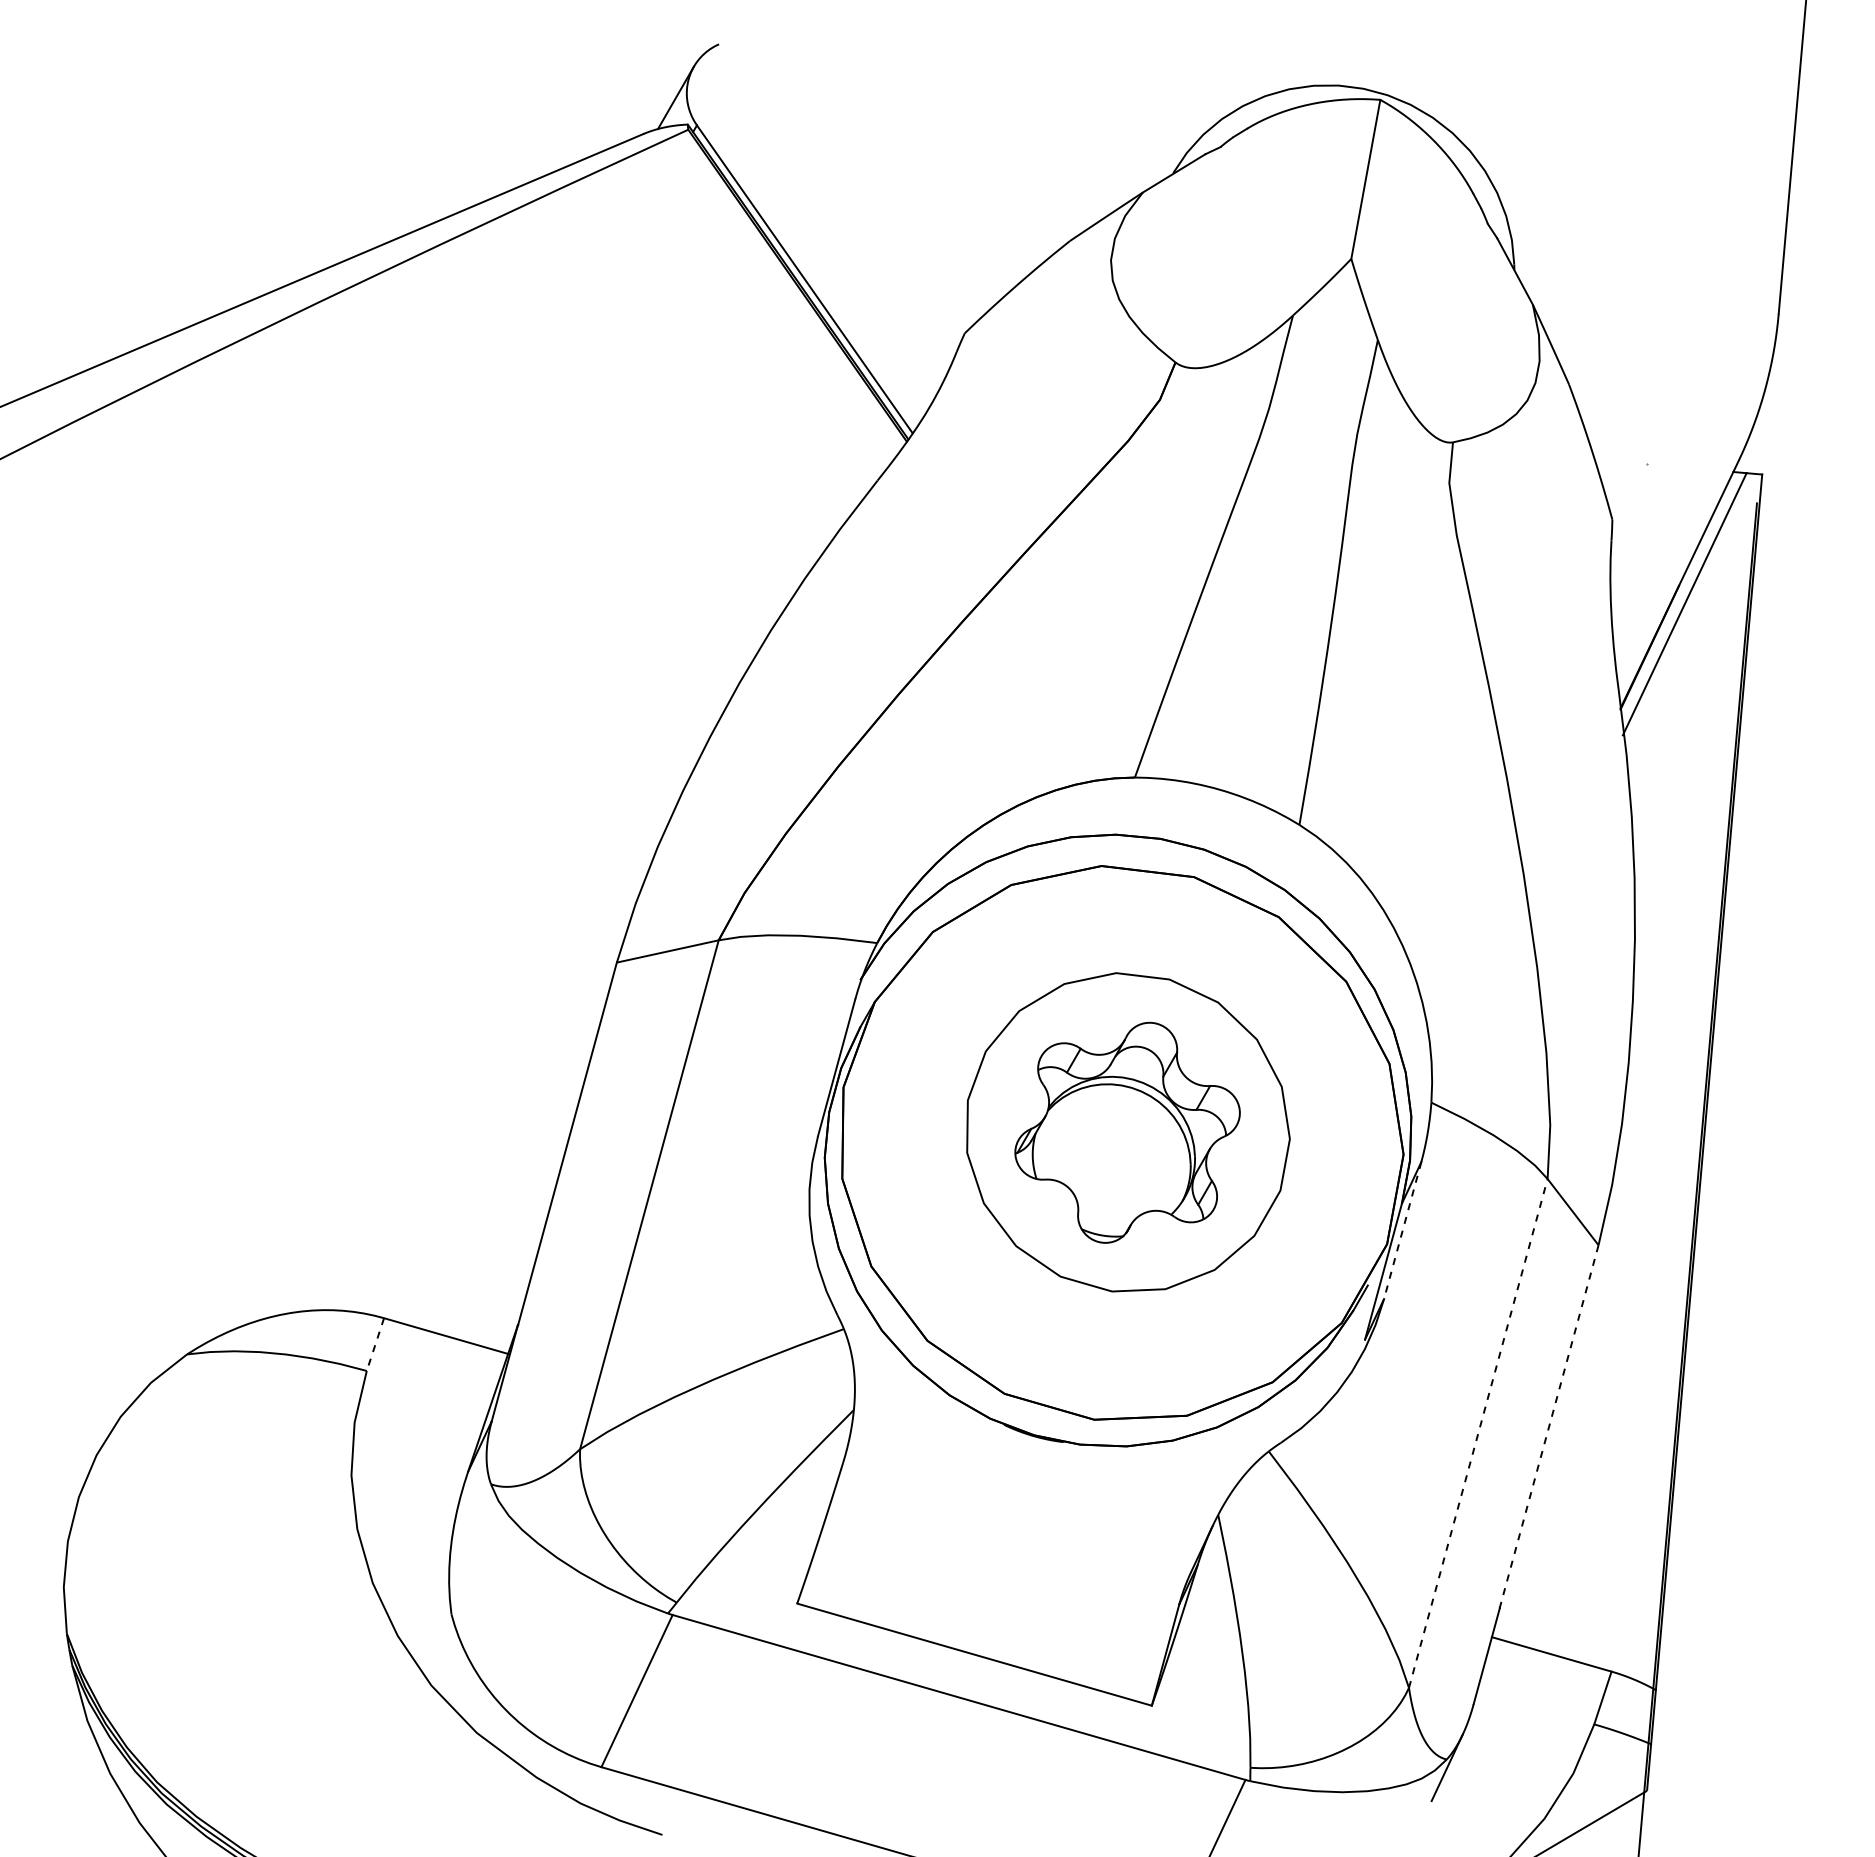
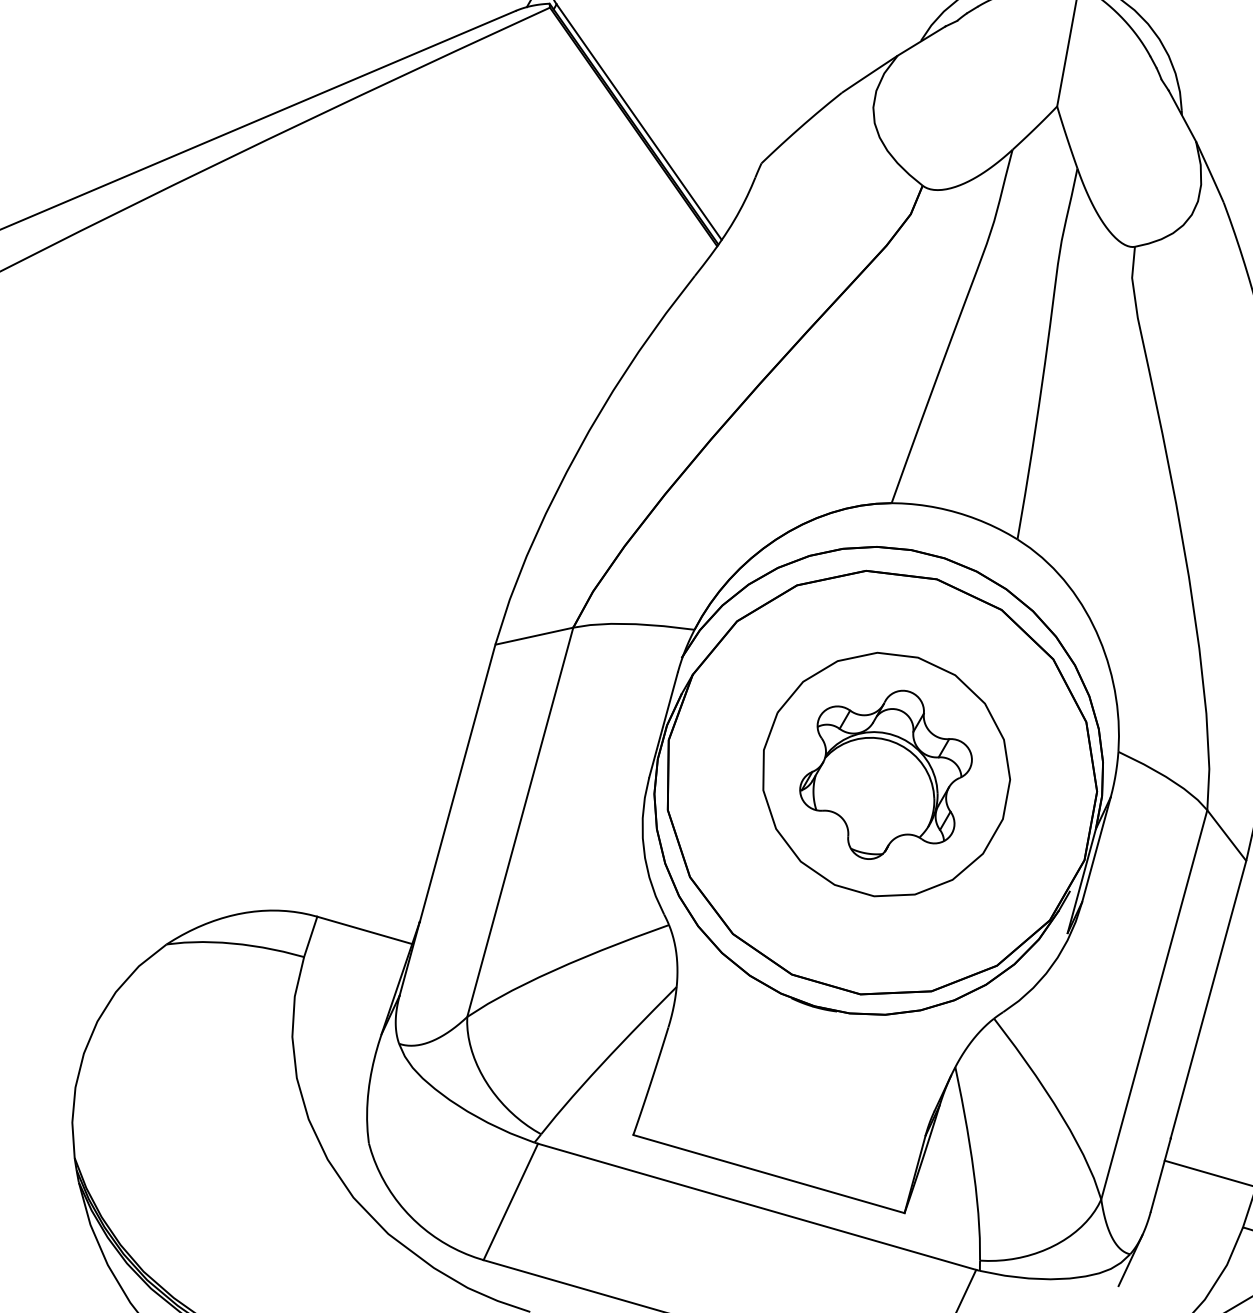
line: (1402, 1230) -> (1096, 849), dashed -> solid
line: (375, 1344) -> (310, 936), dashed -> solid
line: (1549, 1426) -> (1208, 999), dashed -> solid
line: (1478, 1433) -> (1154, 1004), dashed -> solid

